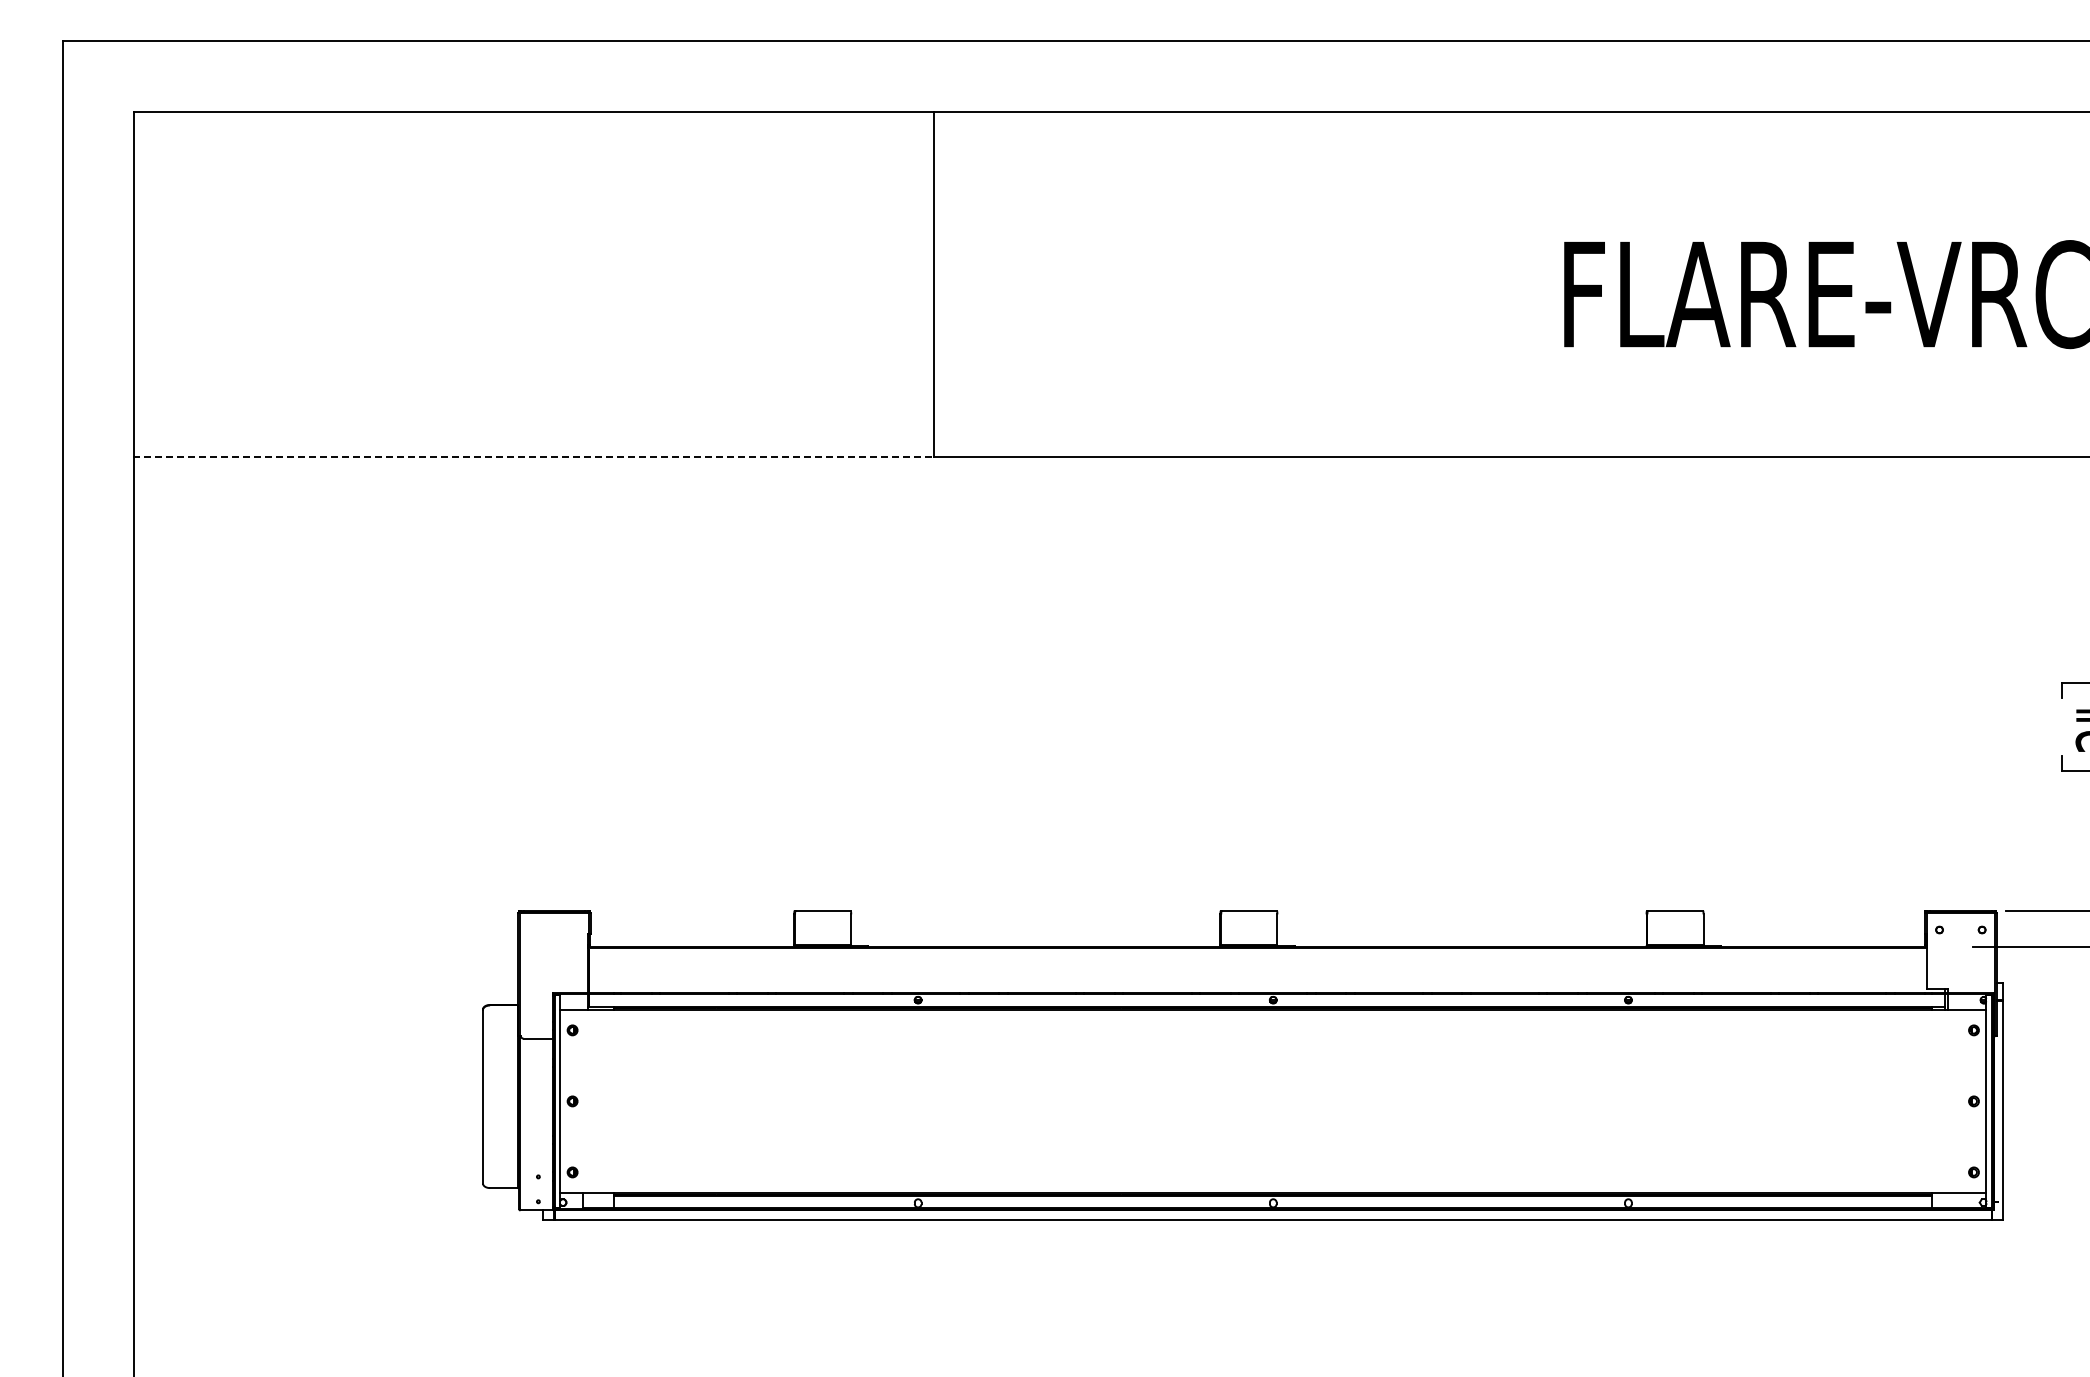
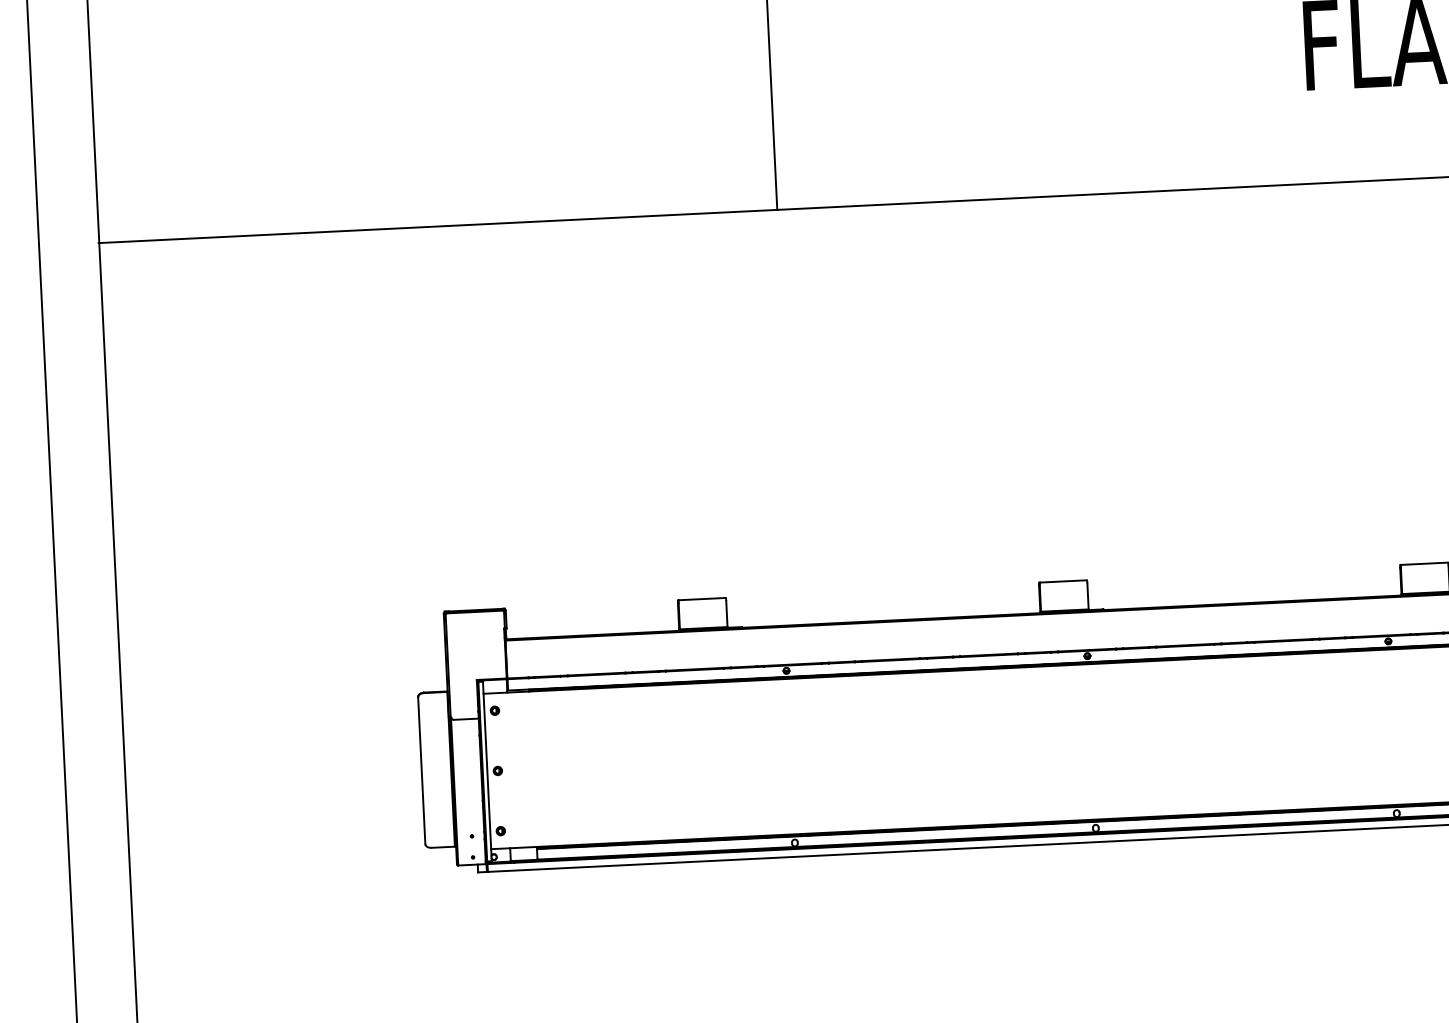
line: (533, 456) -> (438, 226), dashed -> solid

